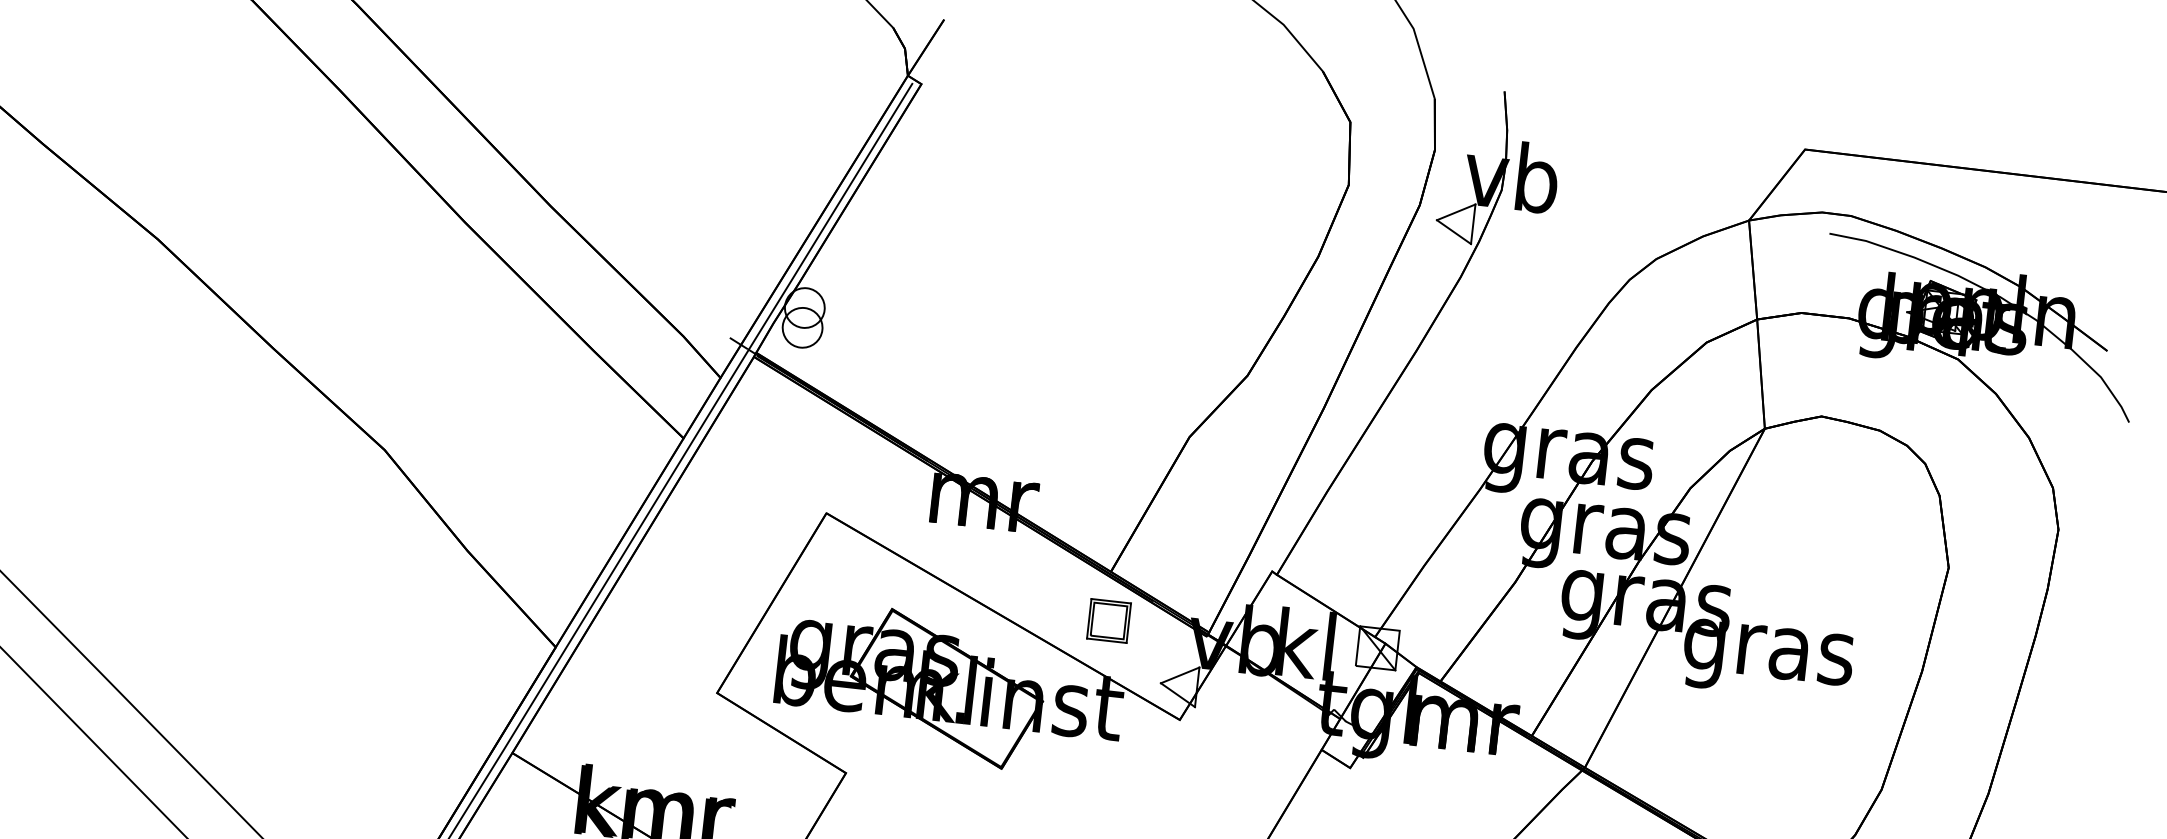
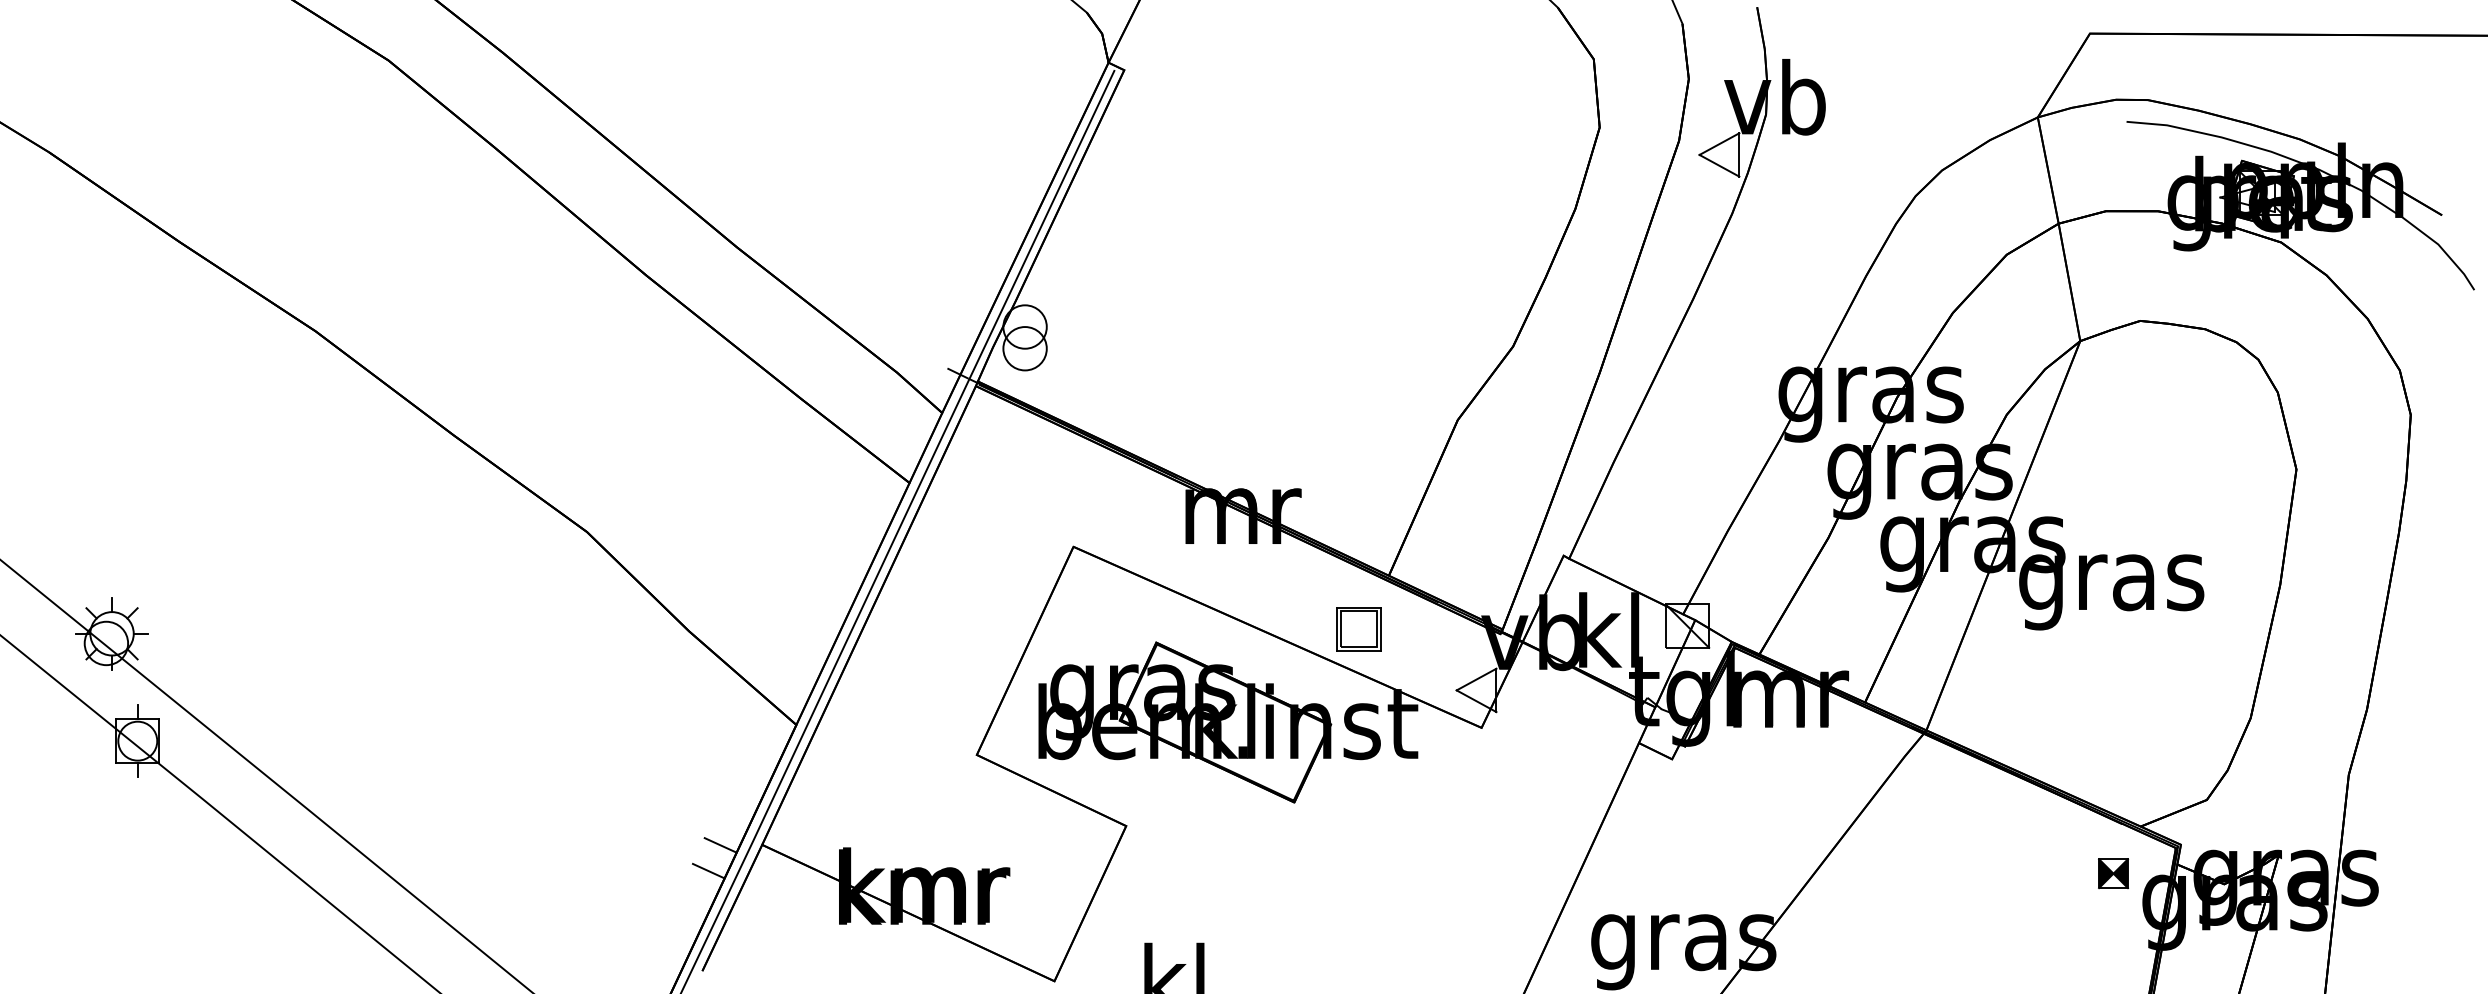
part: (1108, 621) -> (1358, 629), moved
line: (474, 749) -> (720, 845), added
line: (460, 770) -> (708, 870), added

